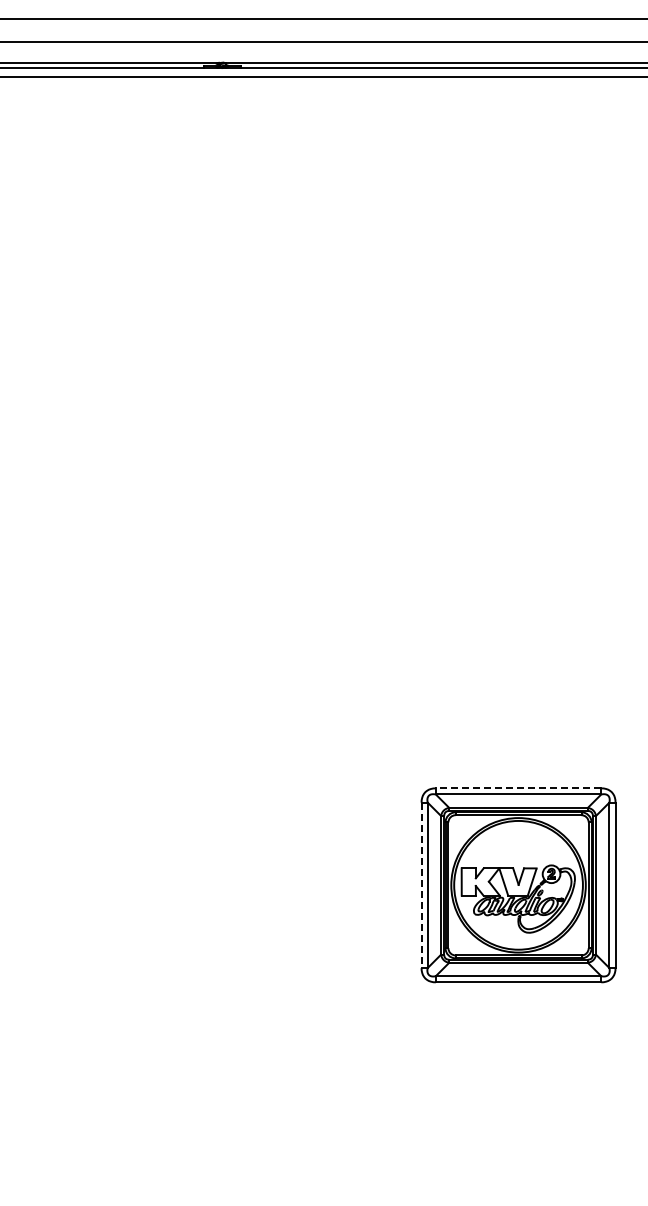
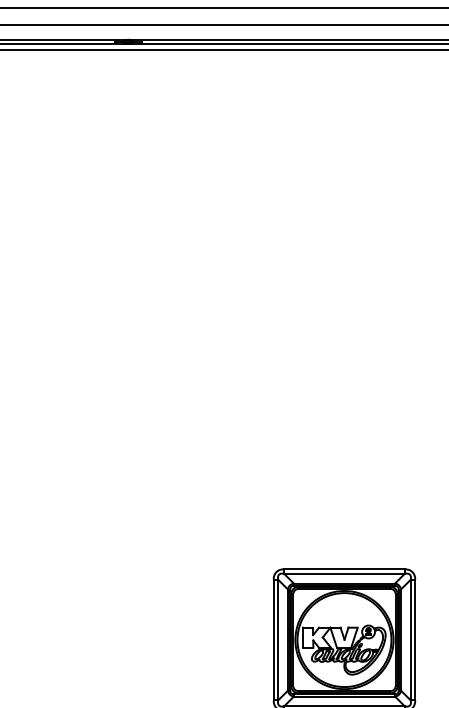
line: (518, 788) -> (344, 569), dashed -> solid
line: (421, 885) -> (273, 640), dashed -> solid

